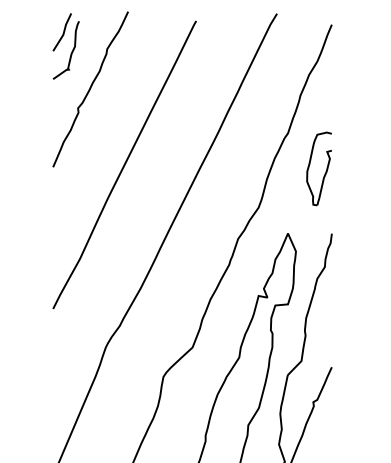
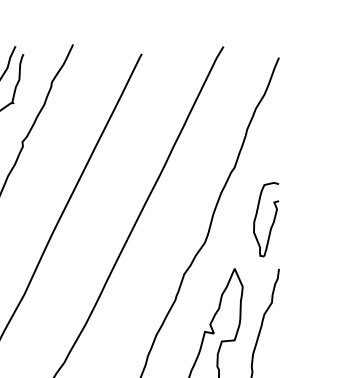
part: (325, 171) -> (272, 222), moved

